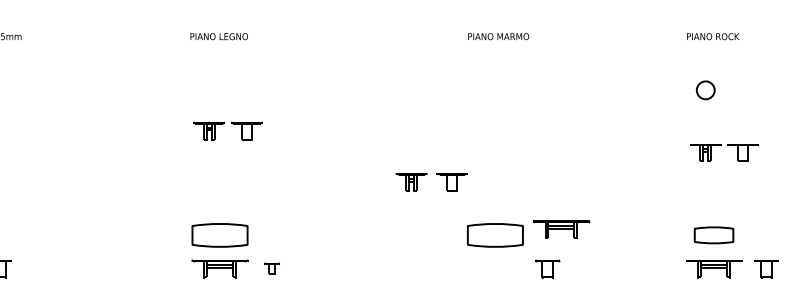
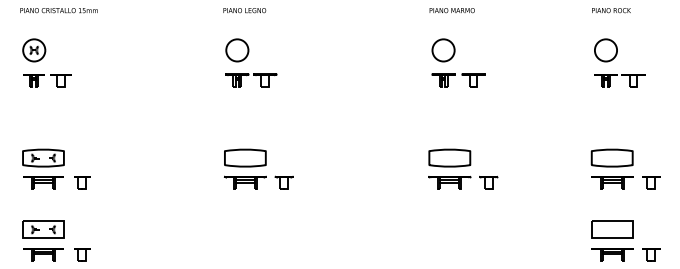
circle: (209, 90) -> (237, 50), added
circle: (486, 90) -> (443, 50), added
circle: (705, 90) -> (605, 50), size x1.67
part: (723, 152) -> (619, 80), moved
part: (431, 182) -> (458, 80), moved
part: (560, 229) -> (449, 182), moved
part: (713, 234) -> (611, 157), size x1.43
part: (271, 268) -> (283, 182), size x1.67

